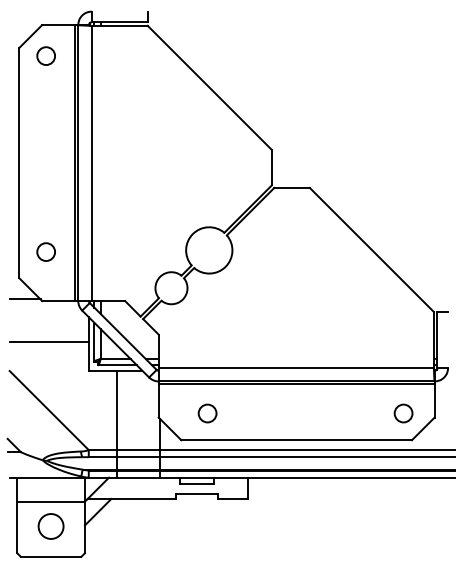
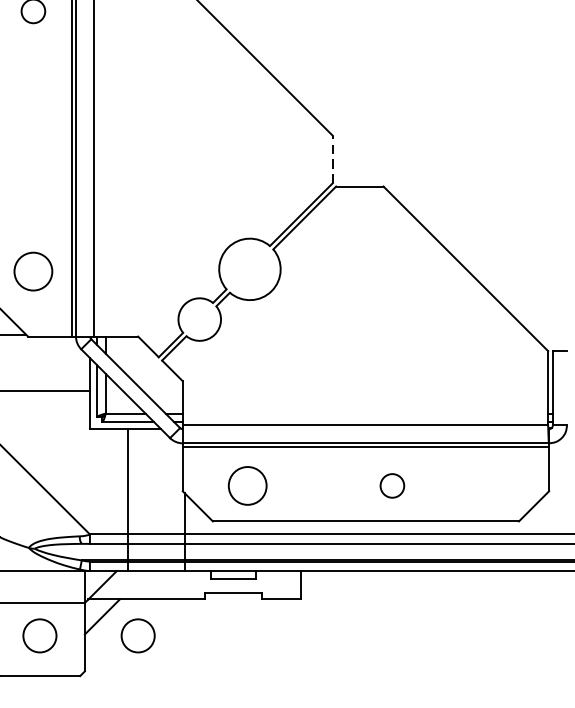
line: (271, 167) -> (332, 159), solid -> dashed
circle: (46, 252) -> (33, 272), size x1.6
circle: (207, 413) -> (247, 485), size x1.6
circle: (403, 413) -> (392, 485), moved
circle: (124, 526) -> (137, 635), added

